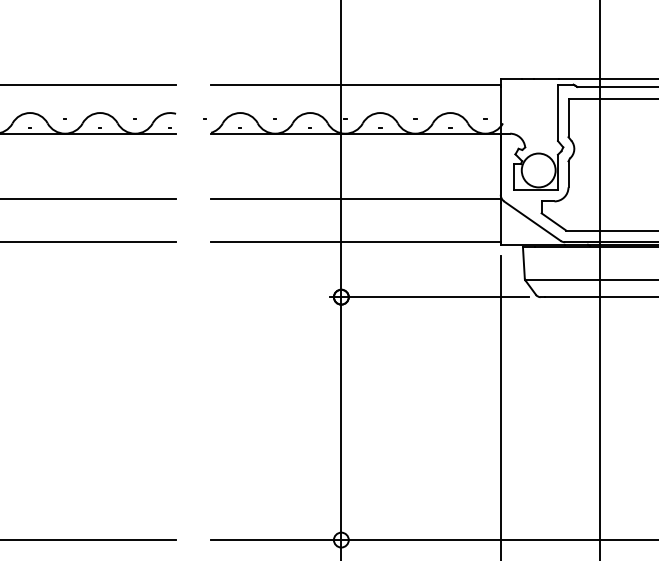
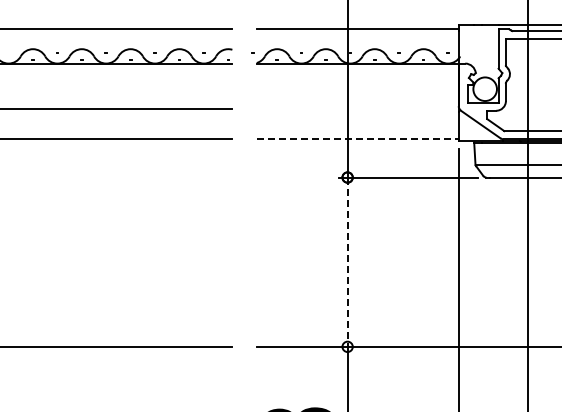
line: (355, 199) -> (357, 109), removed
line: (355, 242) -> (357, 139), solid -> dashed
line: (341, 419) -> (347, 262), solid -> dashed

